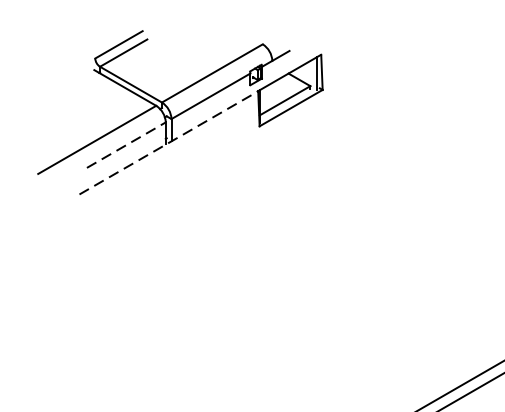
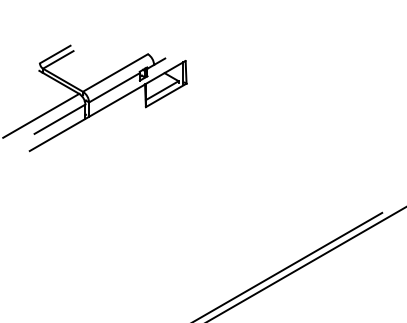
line: (168, 142) -> (87, 117), dashed -> solid
line: (127, 145) -> (60, 119), dashed -> solid

